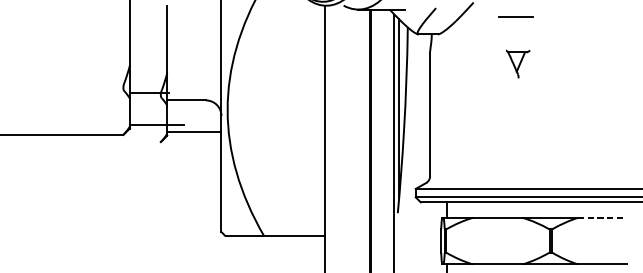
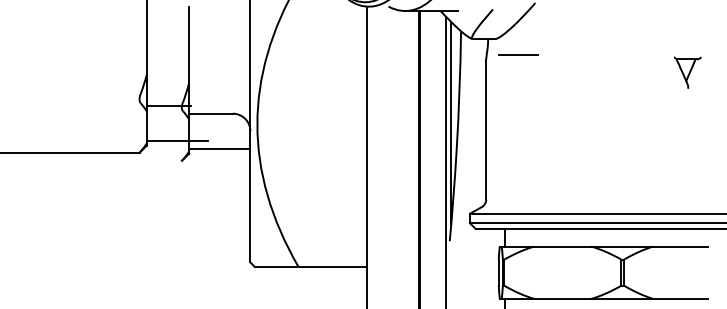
line: (516, 17) -> (518, 54), moved
part: (517, 63) -> (687, 72), moved
line: (602, 217) -> (681, 246), dashed -> solid

